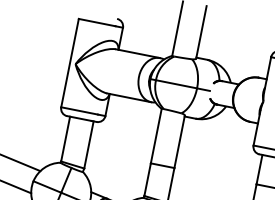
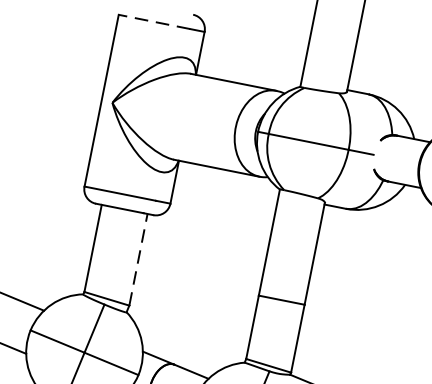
line: (97, 22) -> (155, 21), solid -> dashed
line: (89, 144) -> (139, 258), solid -> dashed

